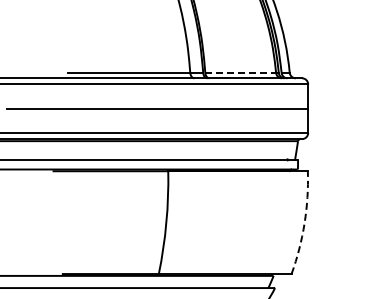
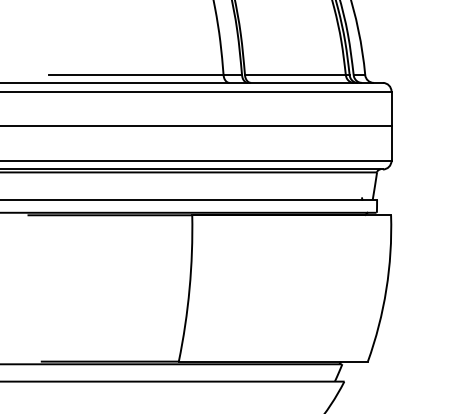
line: (241, 72) -> (296, 74), dashed -> solid
arc: (304, 223) -> (386, 289), dashed -> solid

